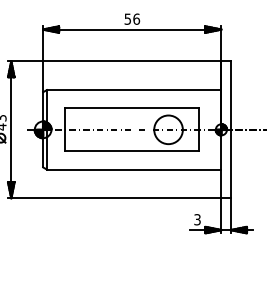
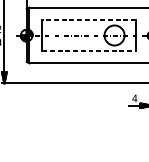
line: (132, 108) -> (89, 20), solid -> dashed
line: (132, 151) -> (89, 50), solid -> dashed
text: (197, 219) -> (134, 98), 3 -> 4

